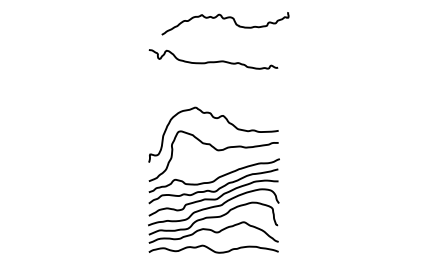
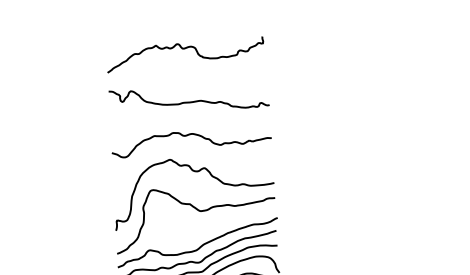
curve: (225, 19) -> (185, 49), moved
curve: (211, 89) -> (188, 136), added

